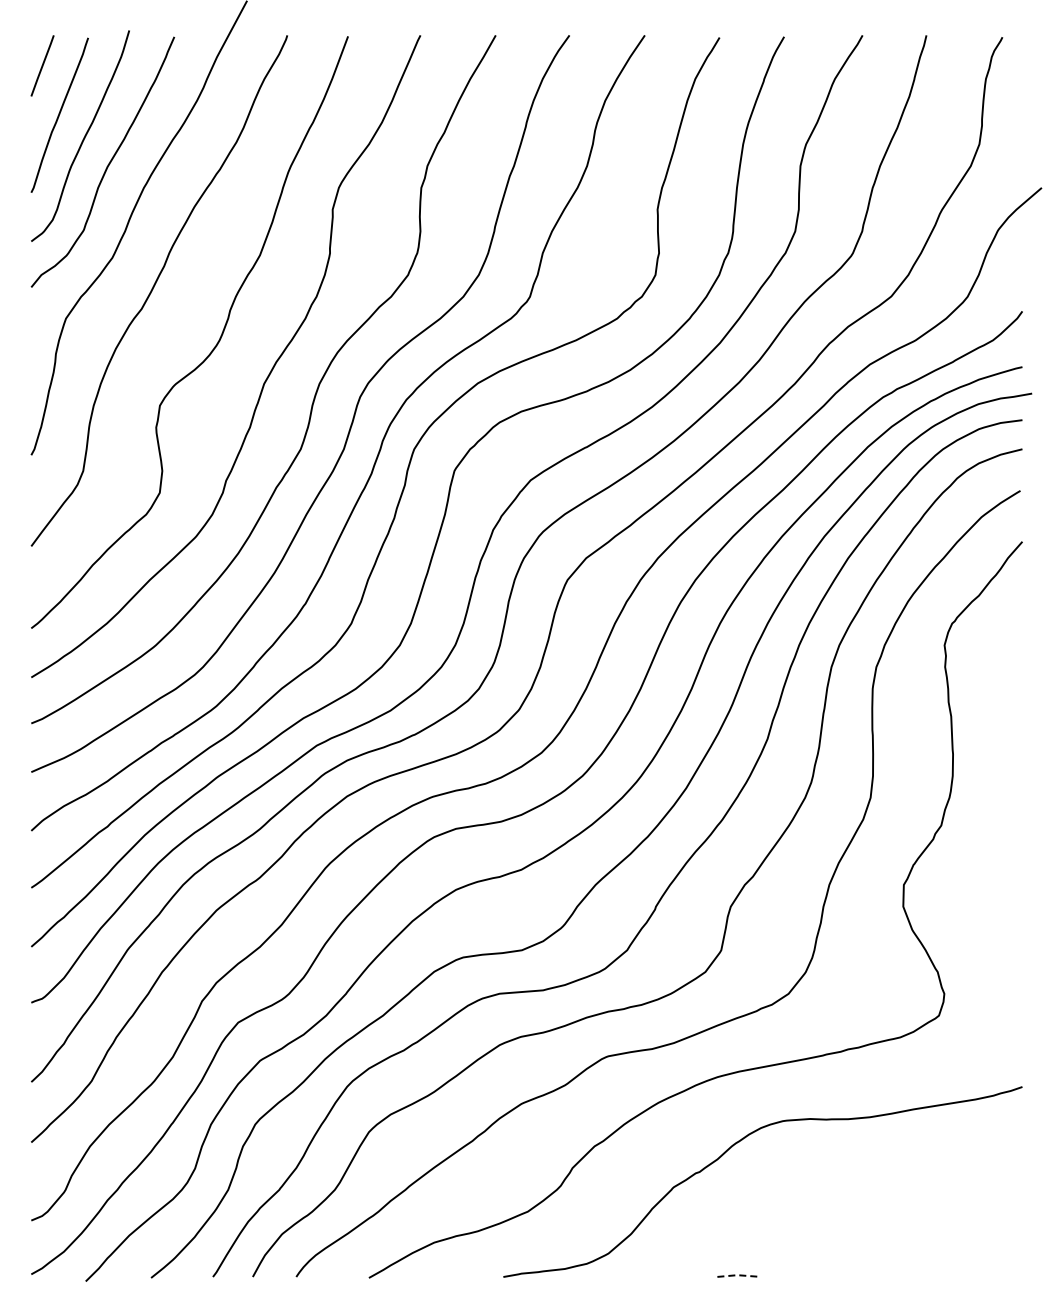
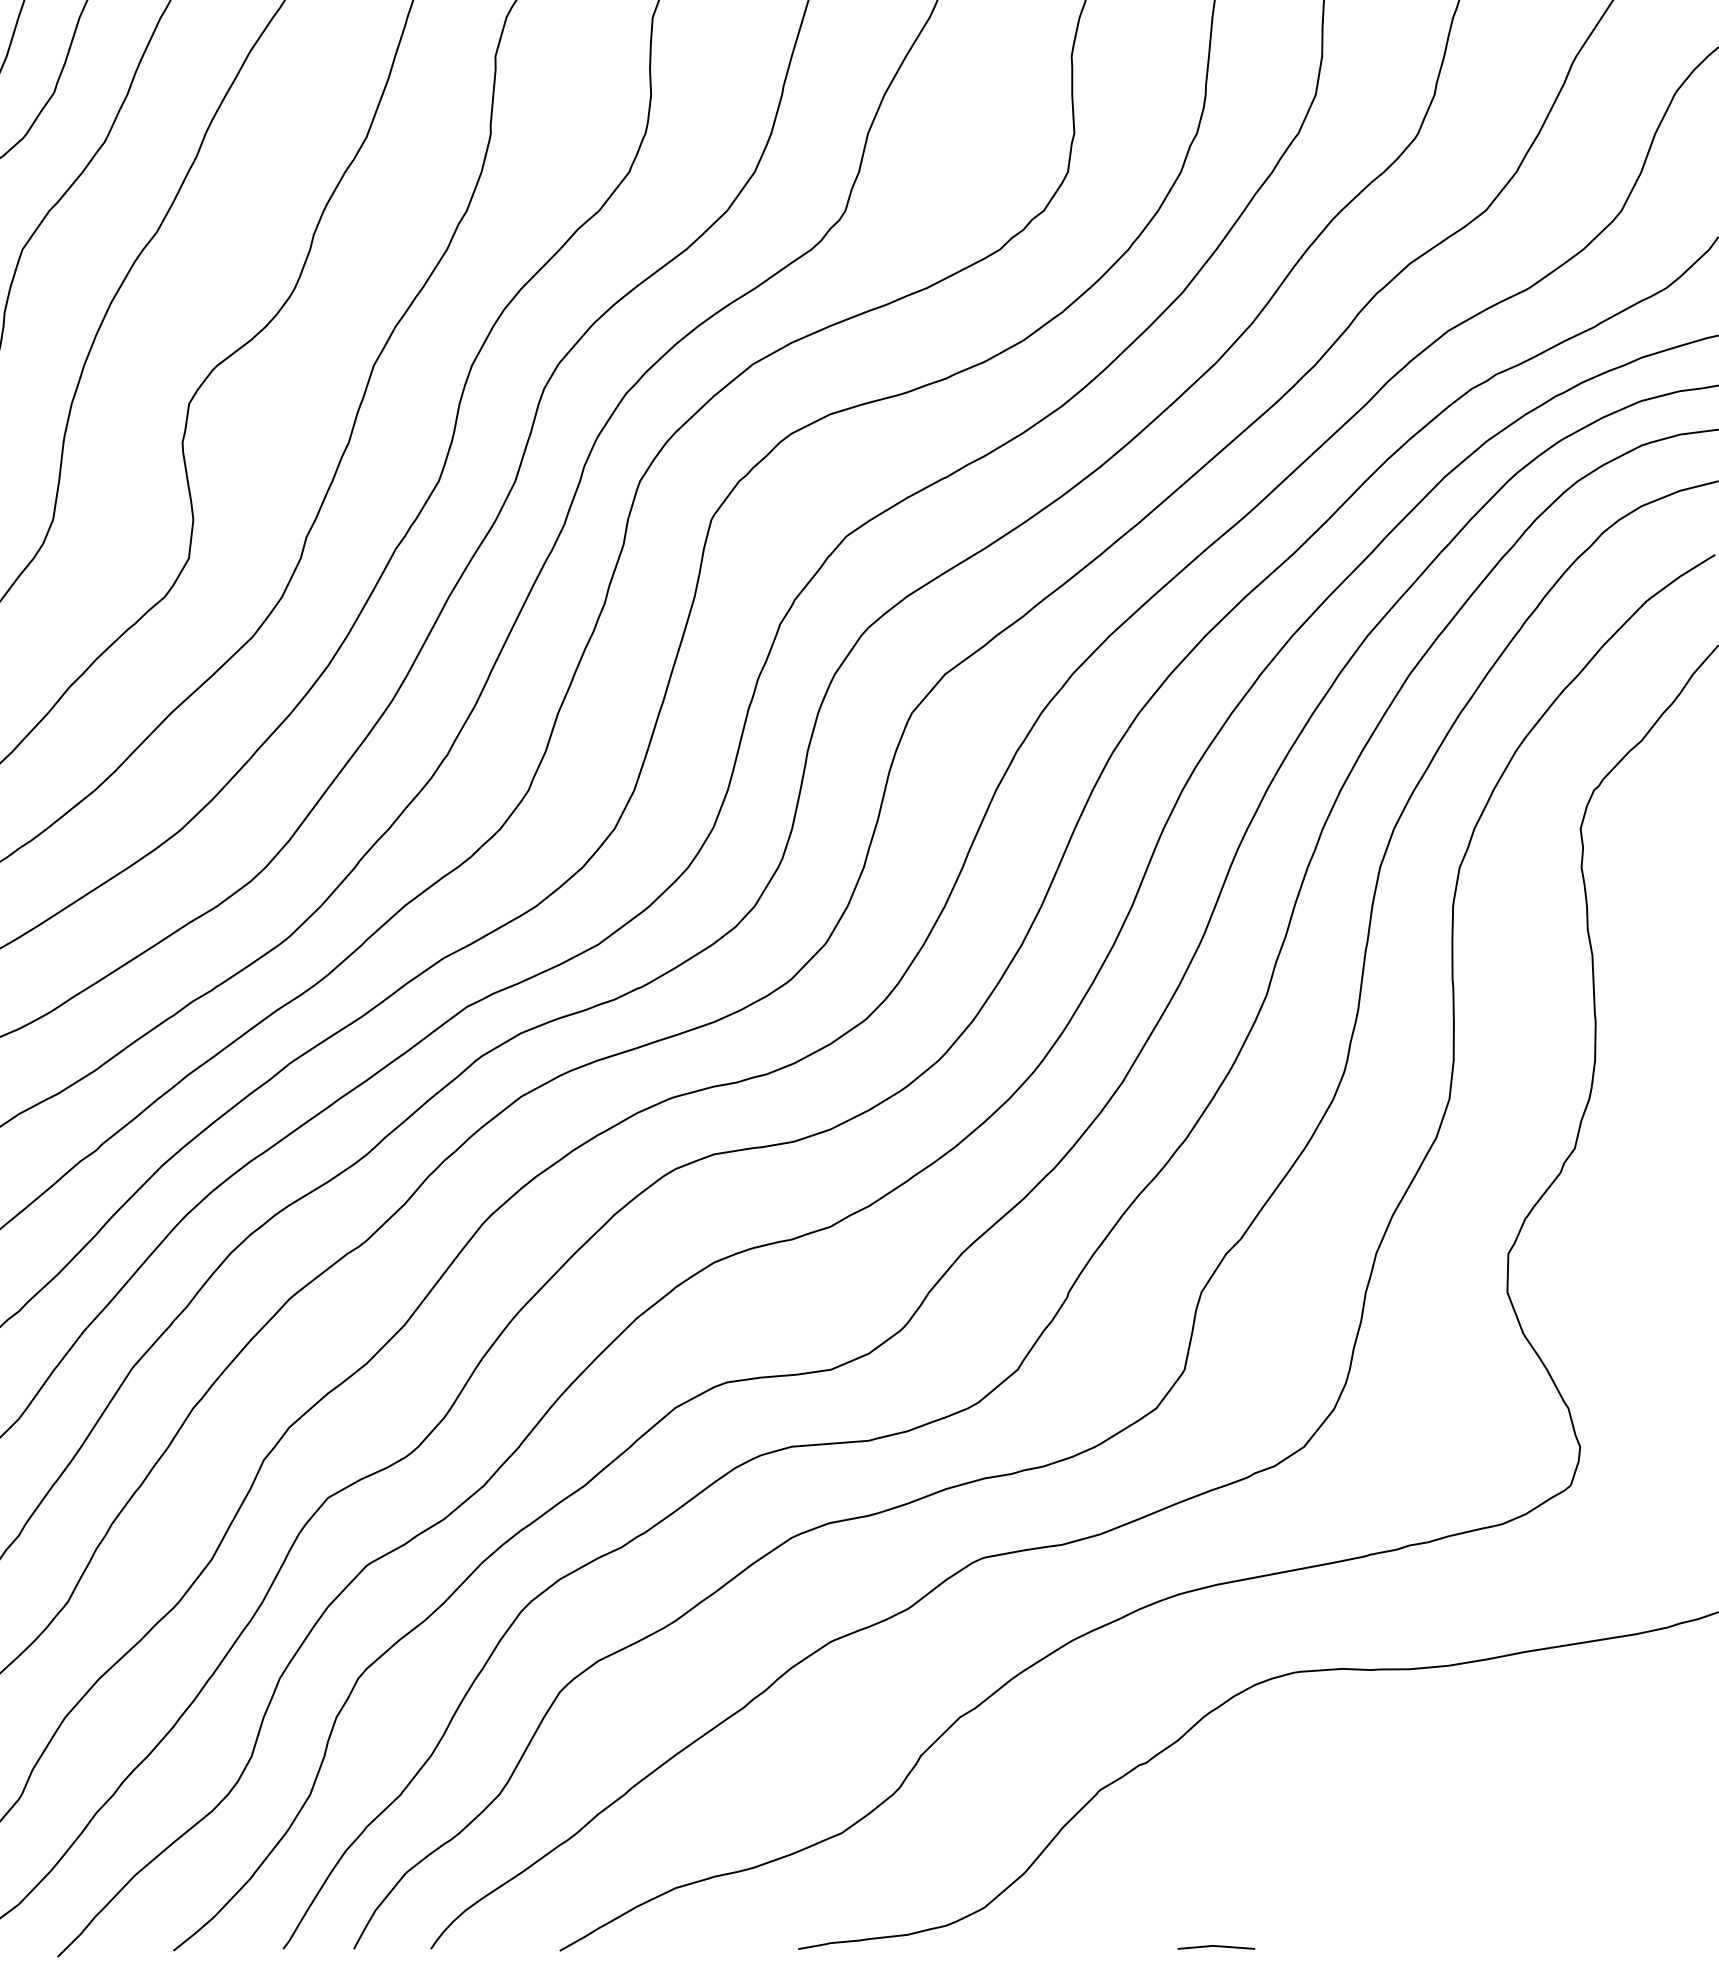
line: (738, 1275) -> (1215, 1946), dashed -> solid

